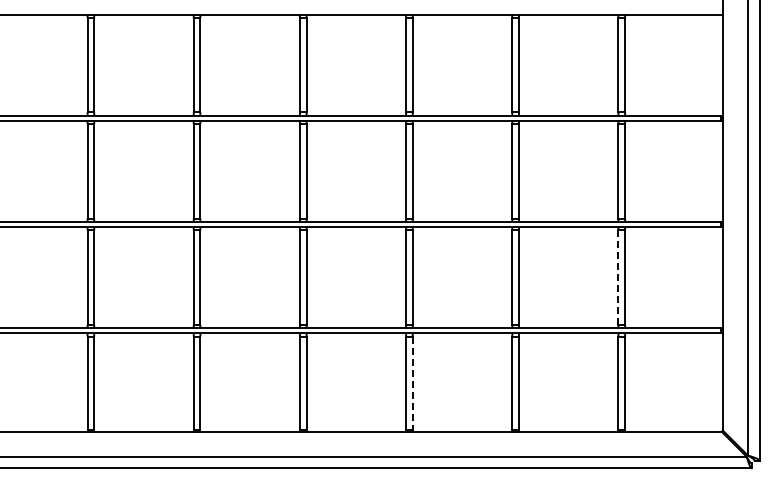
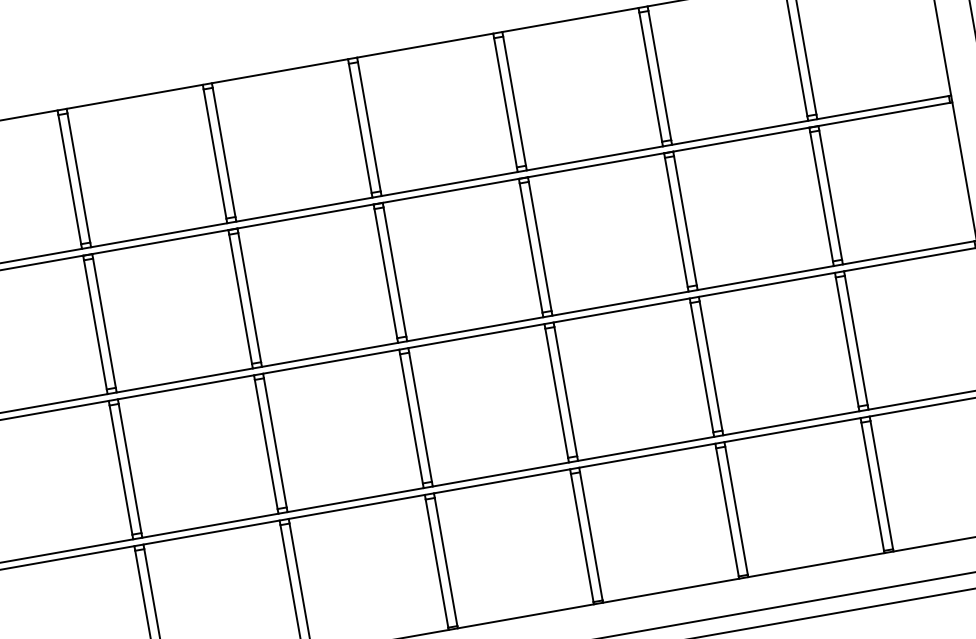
line: (618, 278) -> (847, 343), dashed -> solid
line: (412, 383) -> (591, 536), dashed -> solid

